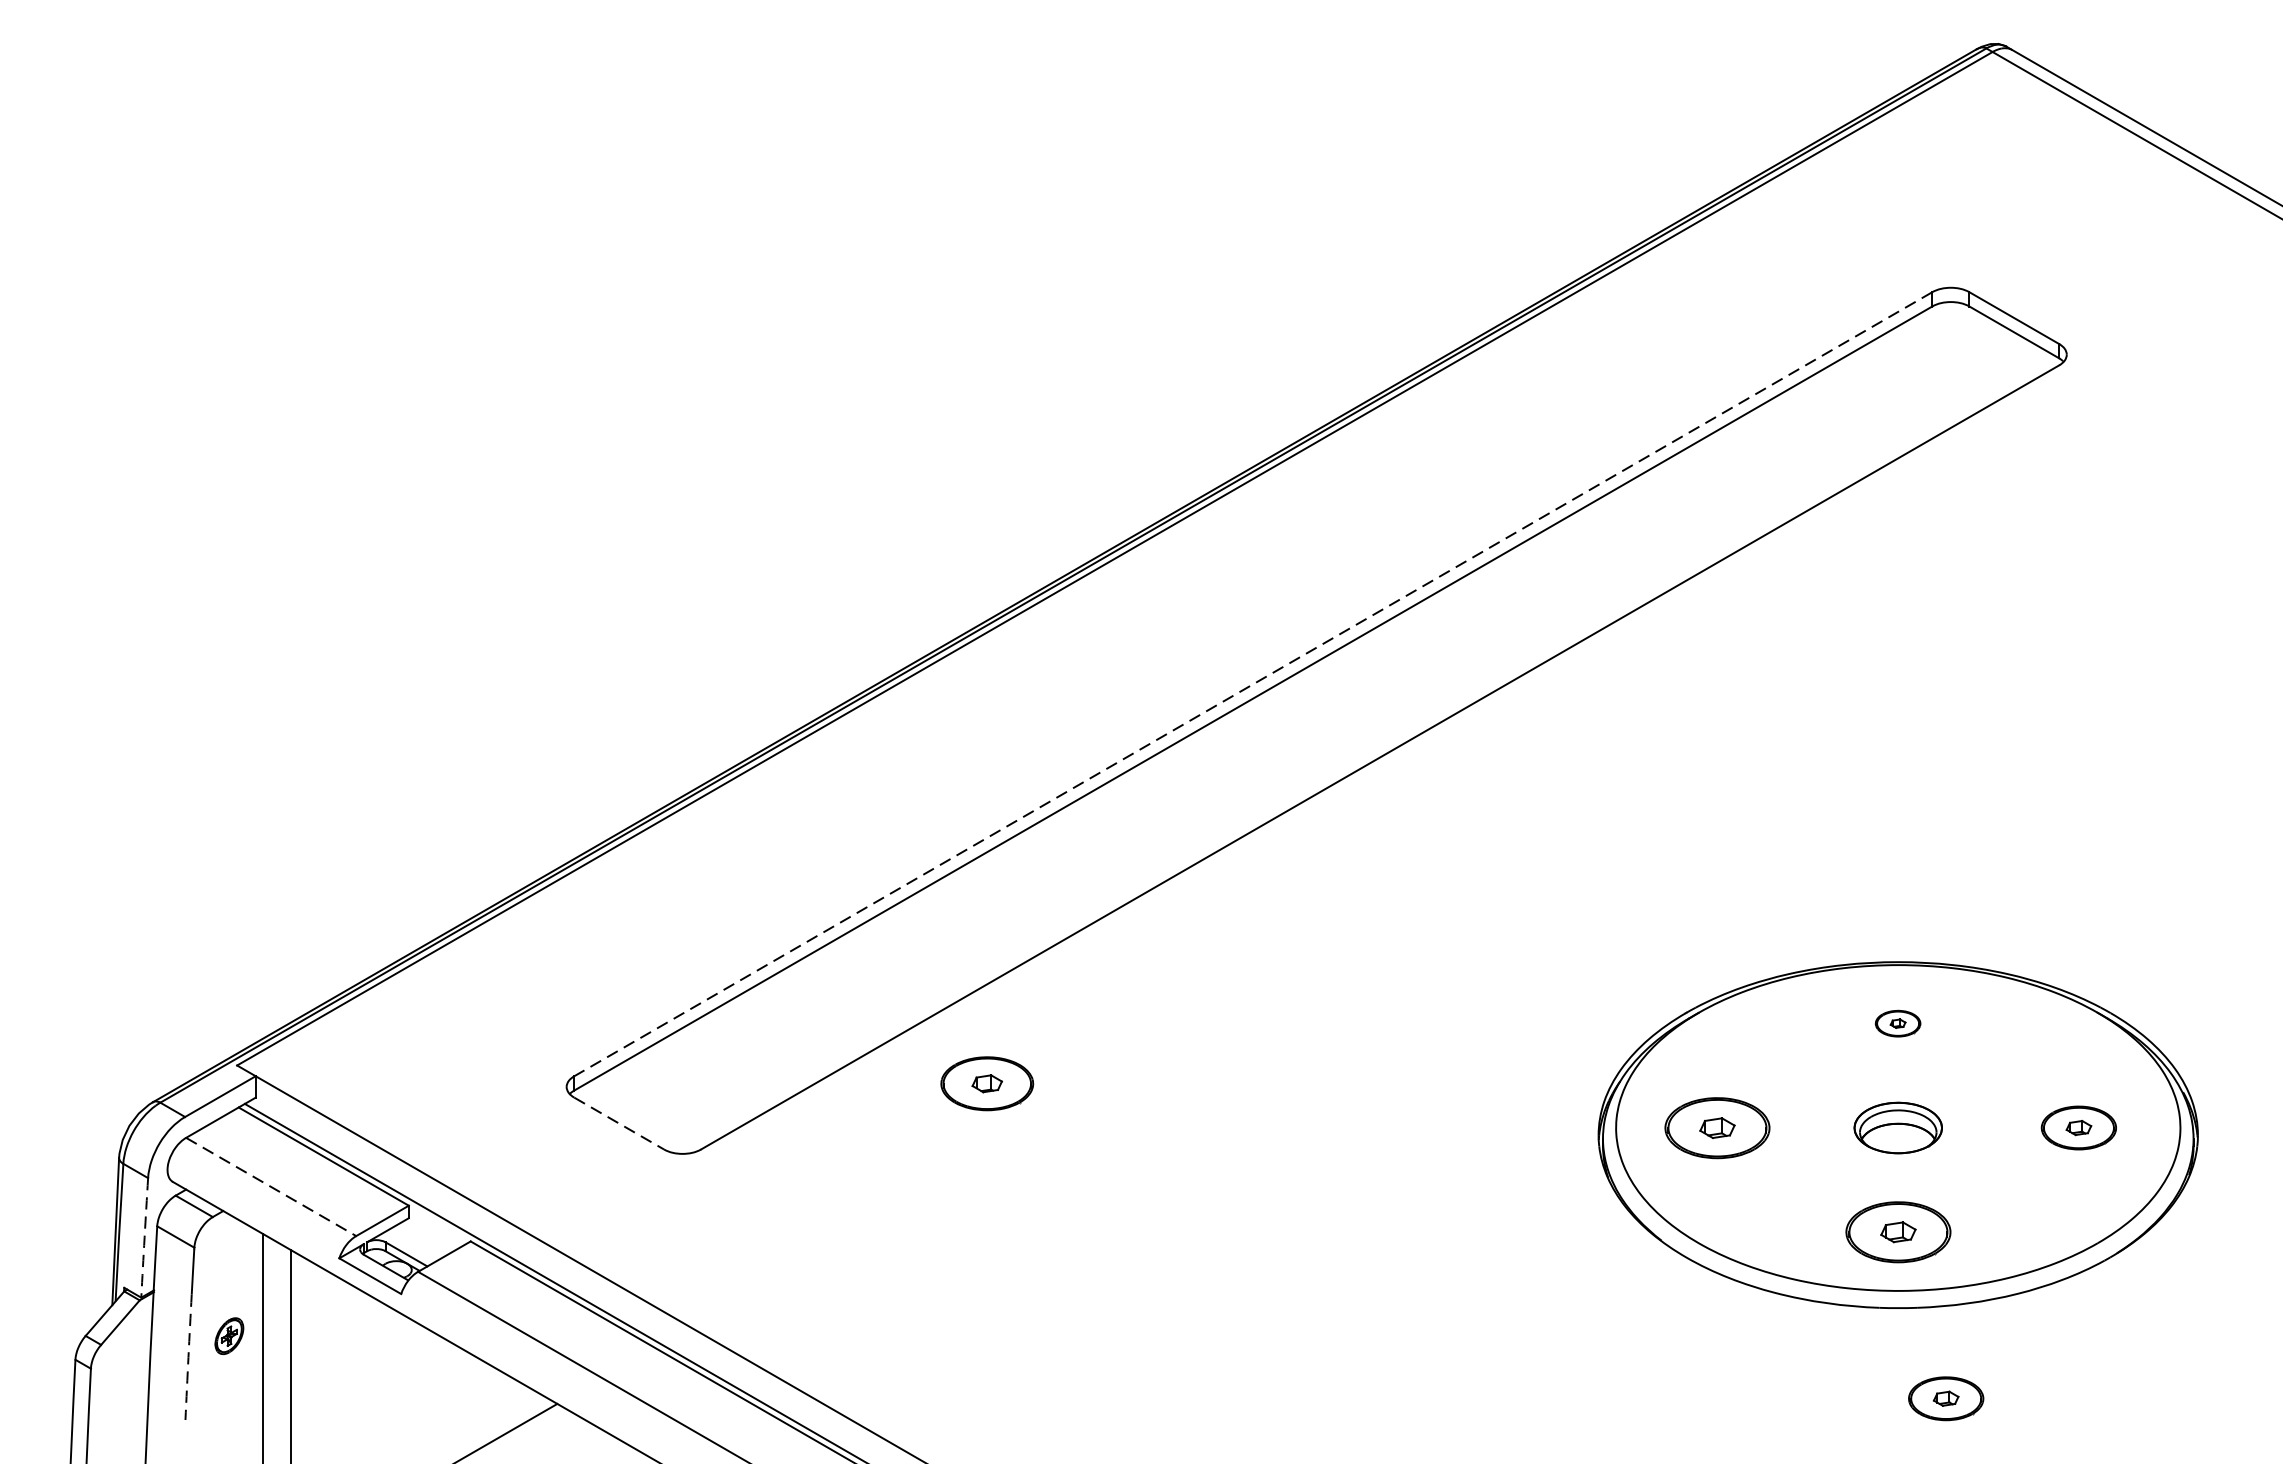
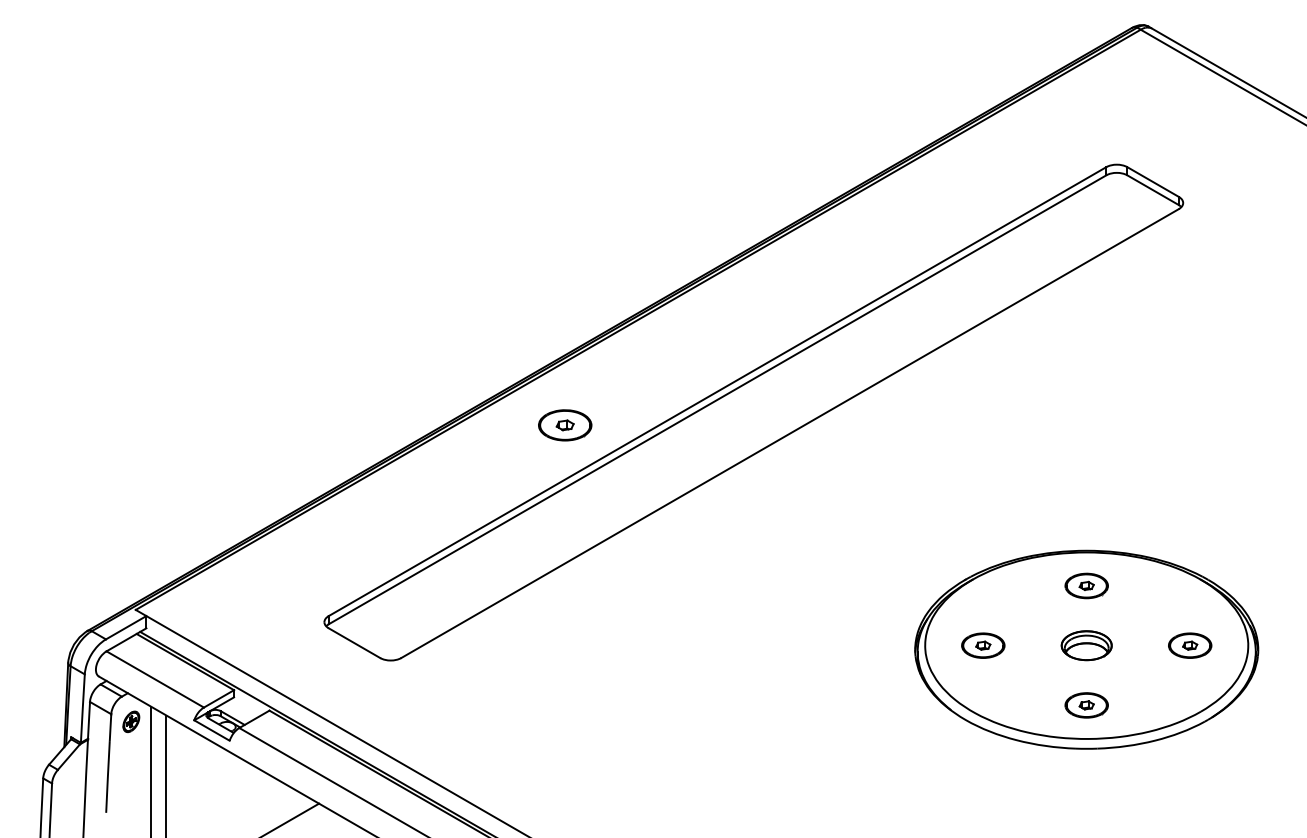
line: (1253, 683) -> (717, 391), dashed -> solid
part: (1897, 1022) -> (1086, 585), size x1.67
part: (987, 1083) -> (565, 425), moved
line: (619, 1124) -> (354, 643), dashed -> solid
part: (1717, 1127) -> (983, 645), size x0.71
line: (271, 1187) -> (155, 679), dashed -> solid
part: (1897, 1232) -> (1086, 705), size x0.71
arc: (144, 1237) -> (82, 708), dashed -> solid
part: (229, 1335) -> (131, 721), moved
arc: (187, 1356) -> (107, 776), dashed -> solid
part: (1946, 1398) -> (1114, 800), removed

